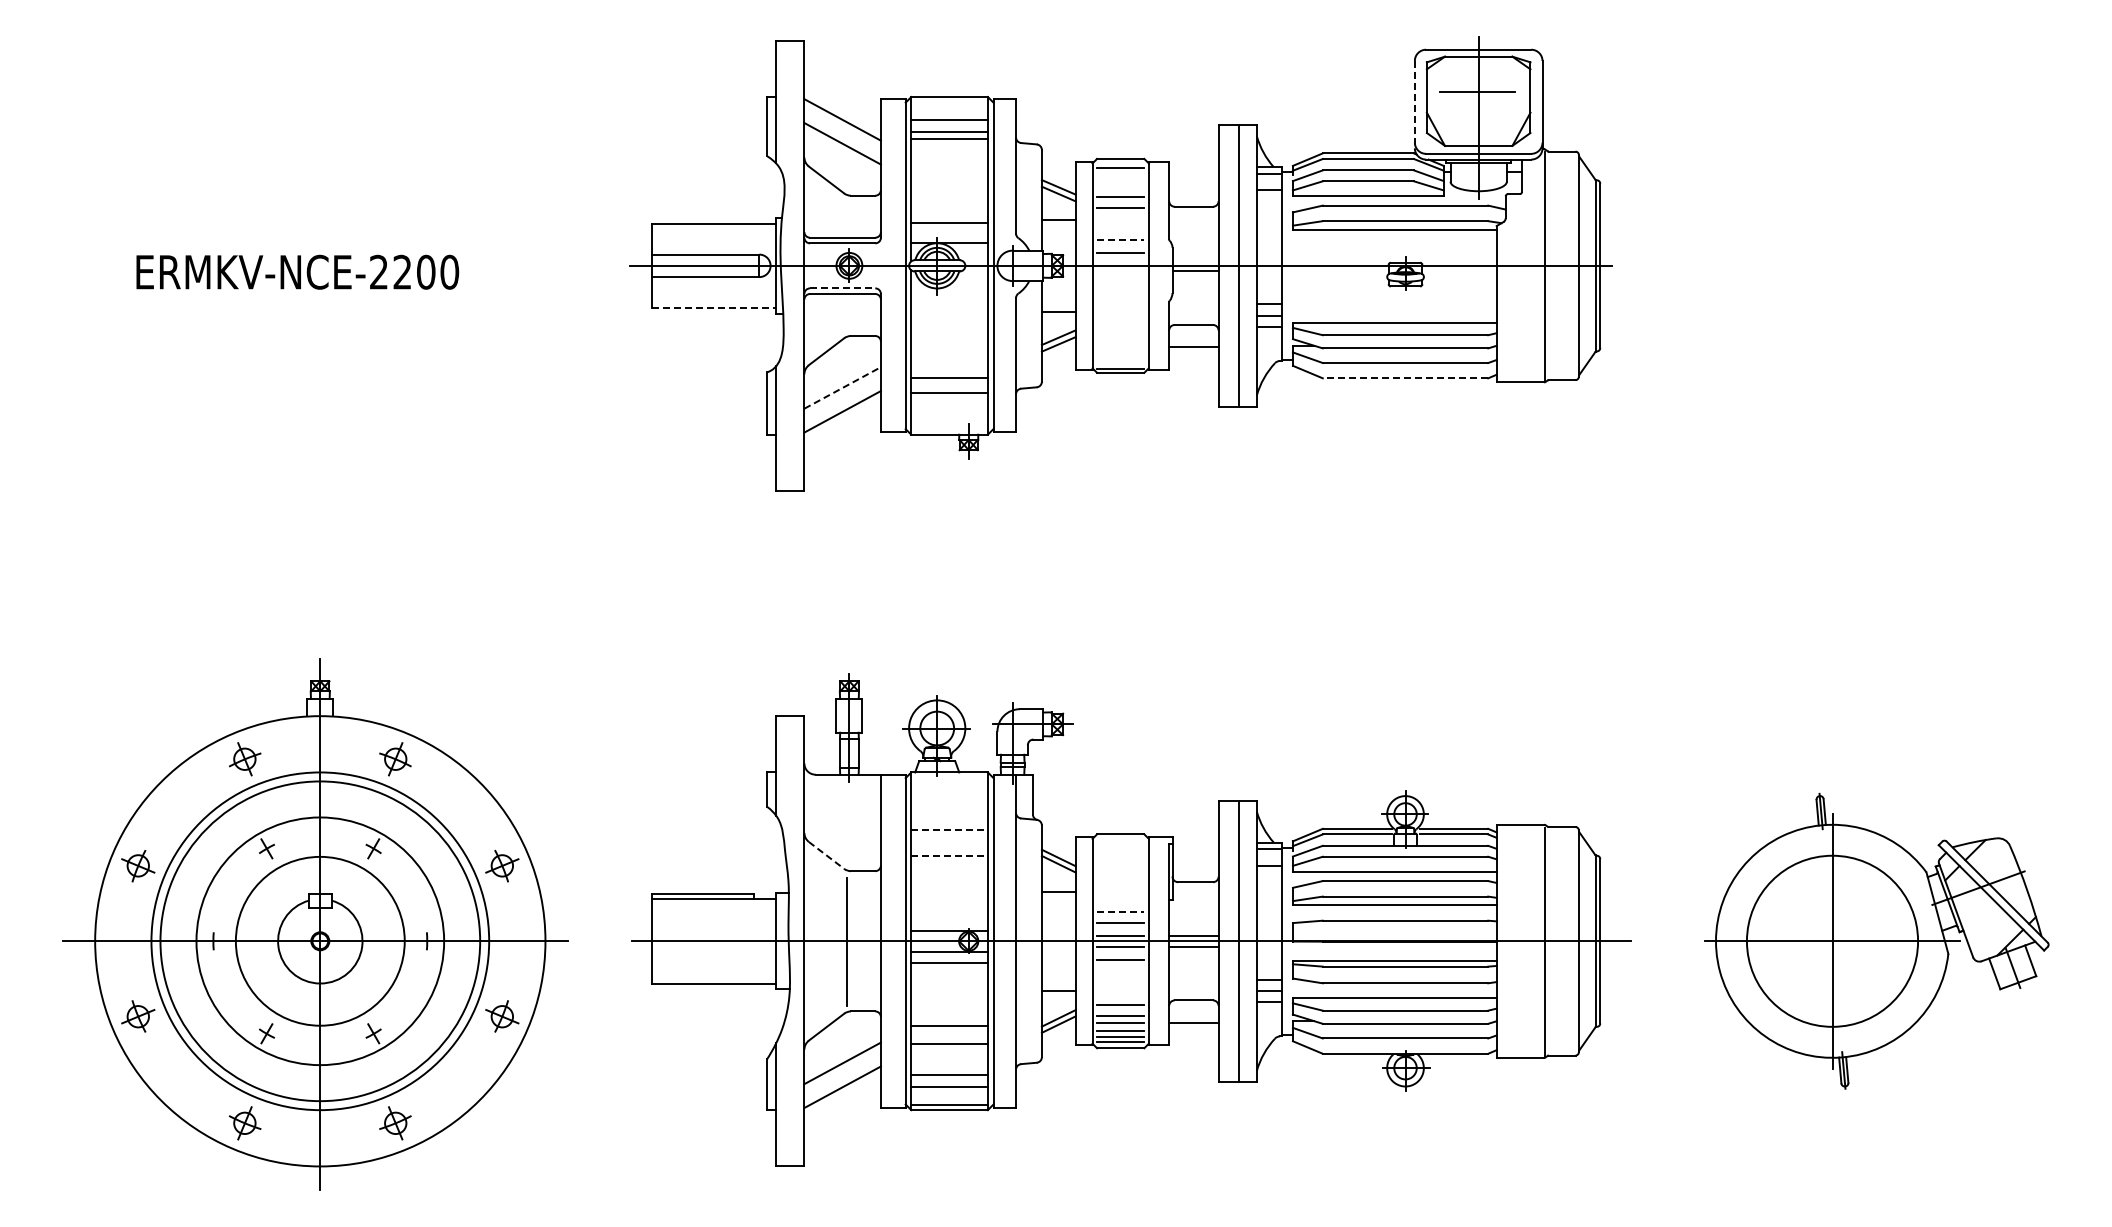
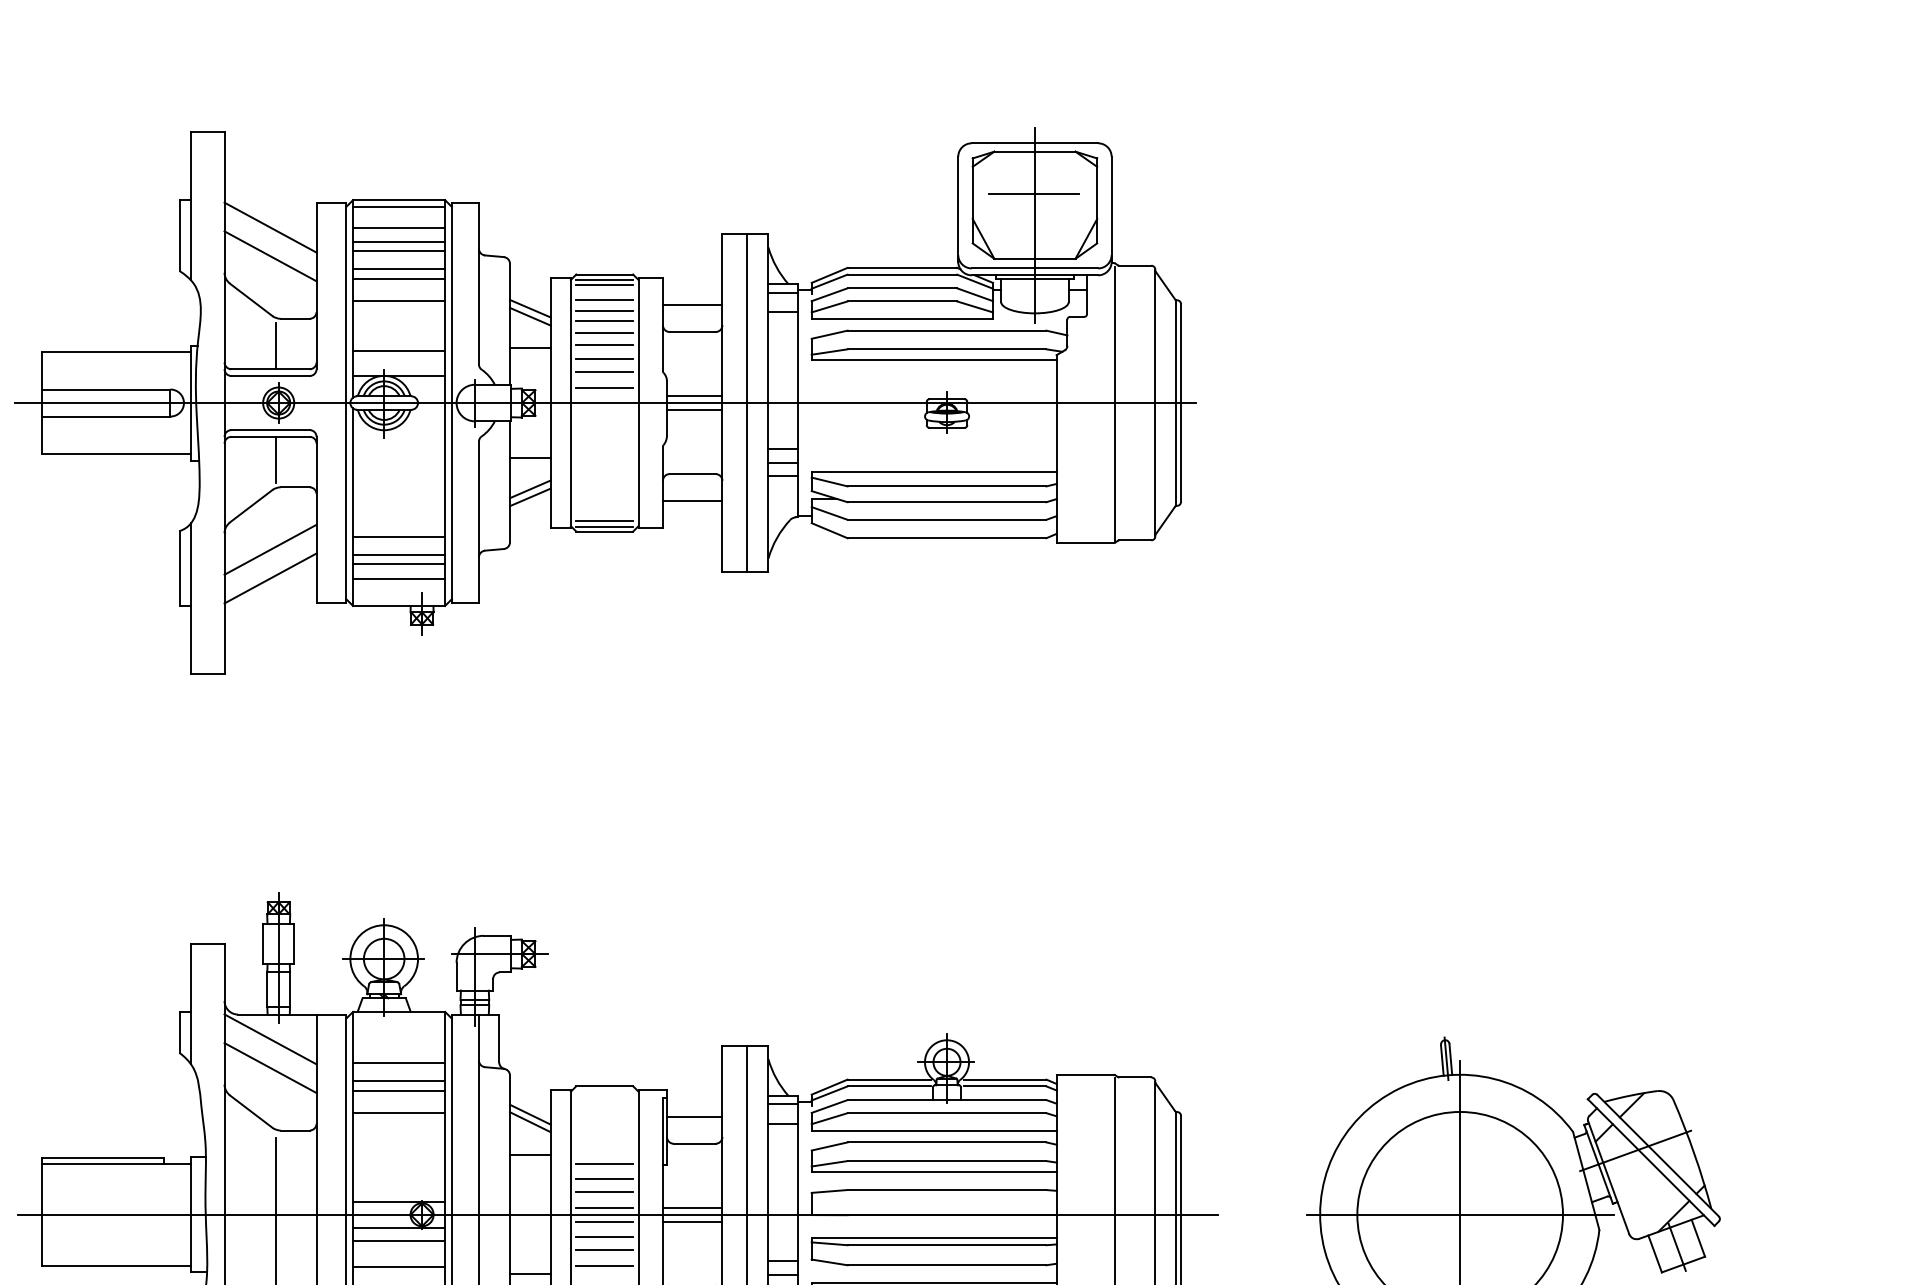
line: (949, 102) -> (398, 206), added
line: (1414, 104) -> (957, 209), dashed -> solid
line: (949, 154) -> (398, 269), added
line: (949, 162) -> (398, 278), added
line: (1120, 163) -> (604, 280), added
line: (949, 180) -> (398, 300), added
line: (1120, 180) -> (604, 300), added
line: (1193, 184) -> (692, 305), added
line: (1120, 188) -> (604, 310), added
line: (1120, 217) -> (604, 344), added
line: (847, 218) -> (276, 346), added
line: (1120, 229) -> (604, 359), added
line: (1120, 239) -> (604, 371), dashed -> solid
line: (1195, 260) -> (694, 396), added
line: (842, 288) -> (270, 430), dashed -> solid
line: (714, 308) -> (116, 454), dashed -> solid
line: (847, 313) -> (276, 460), added
line: (1120, 364) -> (604, 521), added
line: (1405, 378) -> (946, 538), dashed -> solid
line: (842, 387) -> (270, 549), dashed -> solid
line: (949, 399) -> (398, 563), added
line: (949, 411) -> (398, 578), added
line: (842, 795) -> (270, 1039), added
line: (949, 814) -> (398, 1062), added
line: (842, 818) -> (270, 1067), added
line: (950, 829) -> (400, 1080), dashed -> solid
line: (949, 838) -> (398, 1091), added
line: (826, 855) -> (251, 1111), dashed -> solid
line: (950, 856) -> (400, 1112), dashed -> solid
line: (1195, 859) -> (694, 1116), added
line: (1120, 898) -> (604, 1163), added
line: (1120, 911) -> (604, 1178), dashed -> solid
line: (1120, 970) -> (604, 1249), added
line: (1120, 983) -> (604, 1265), added
line: (949, 984) -> (398, 1266), added

